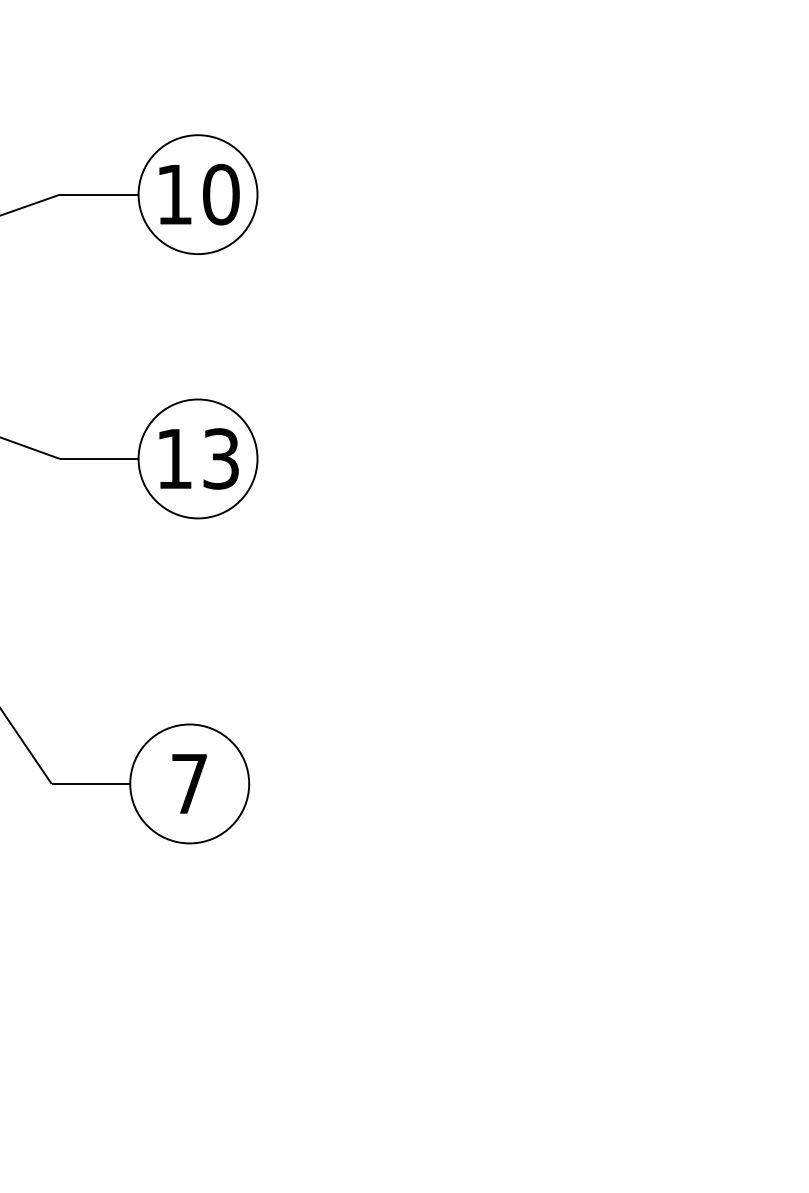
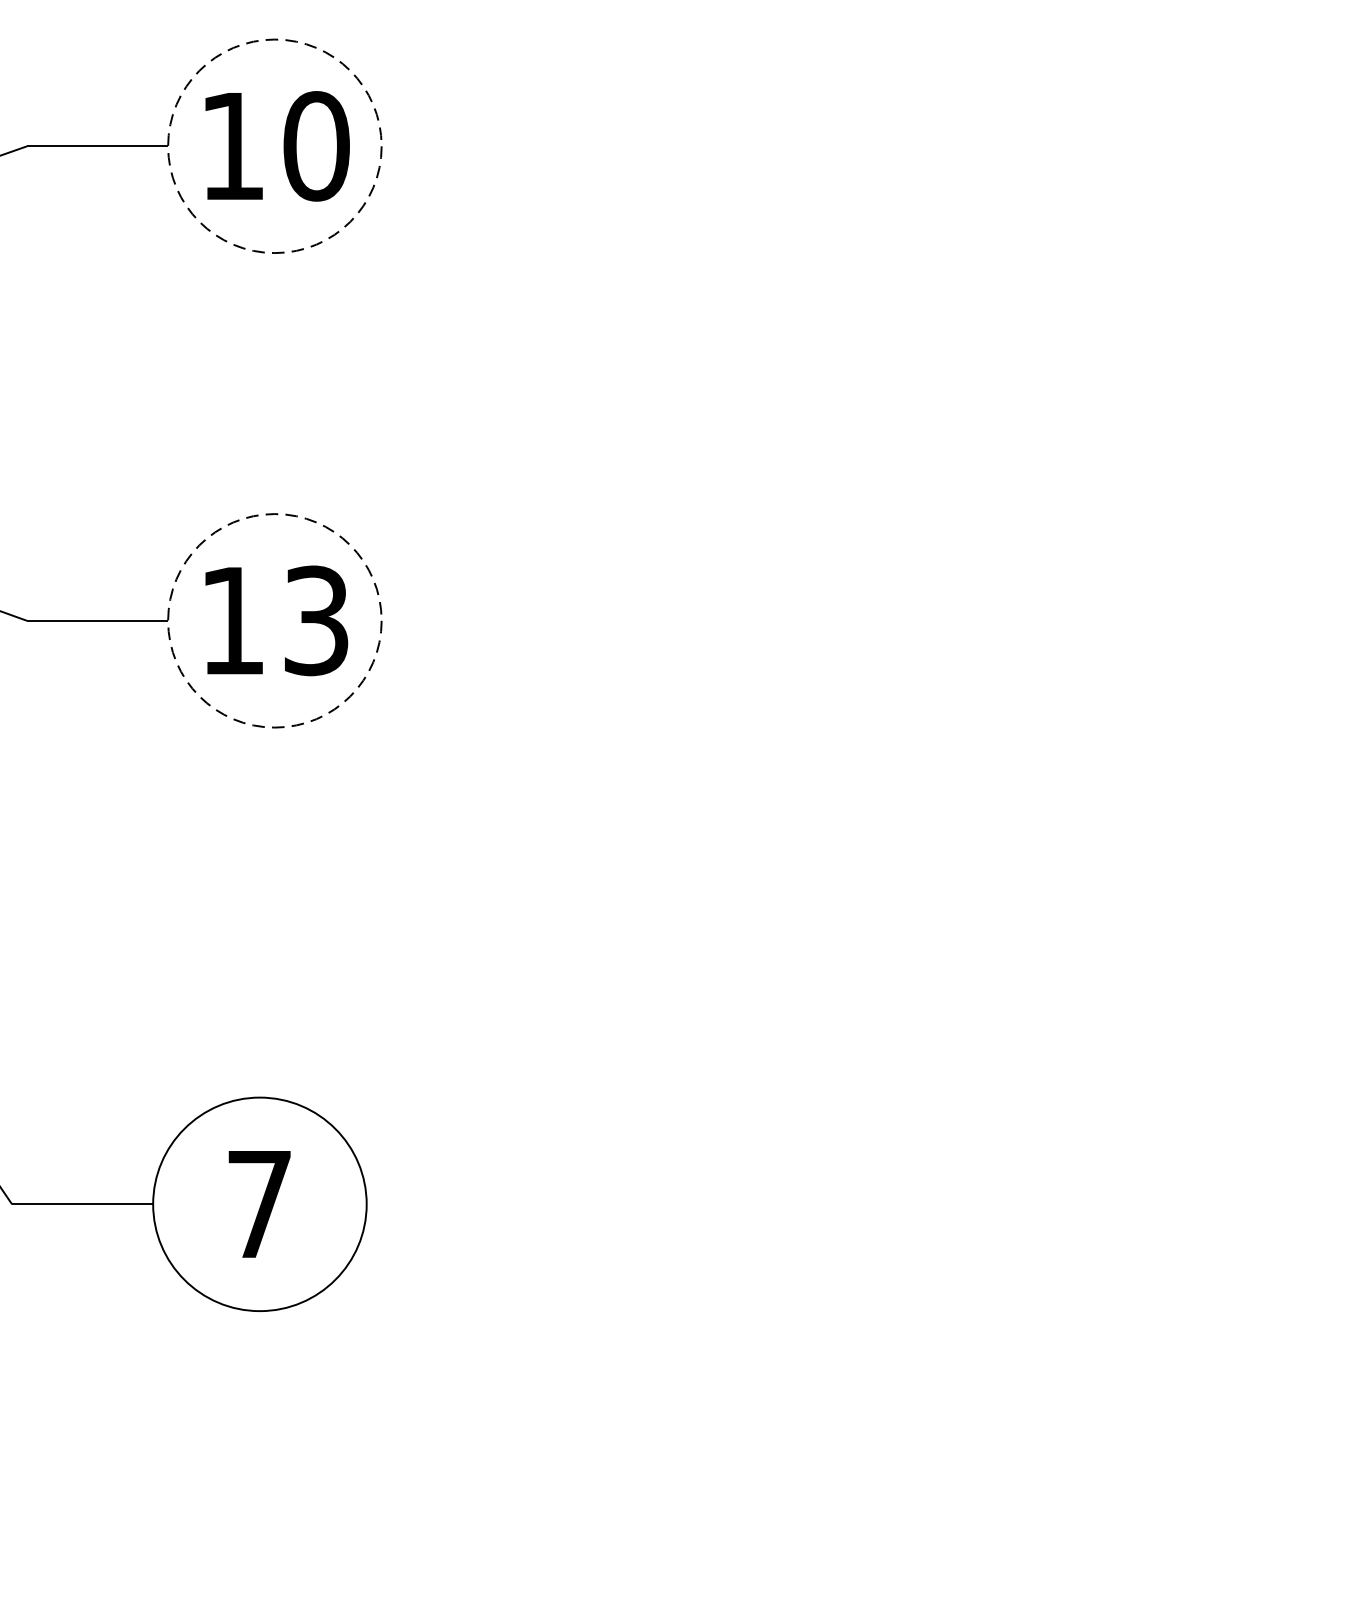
circle: (197, 194) -> (273, 145), solid -> dashed
circle: (197, 458) -> (273, 620), solid -> dashed

